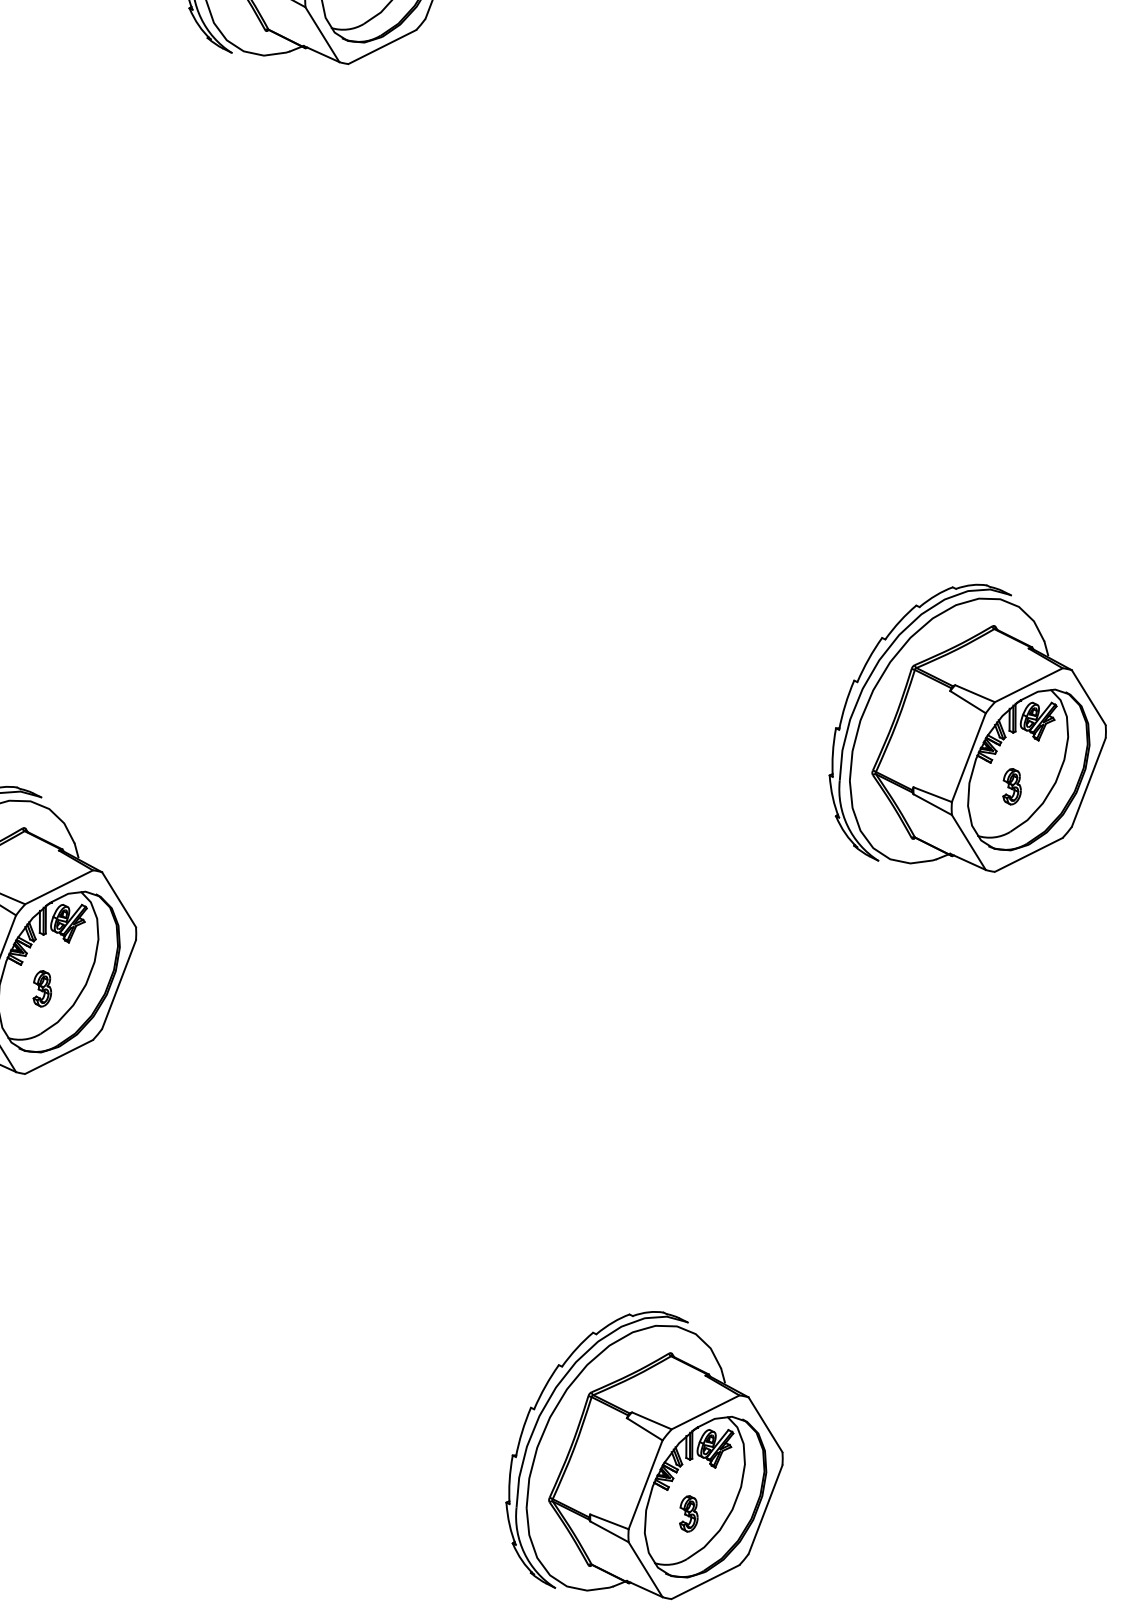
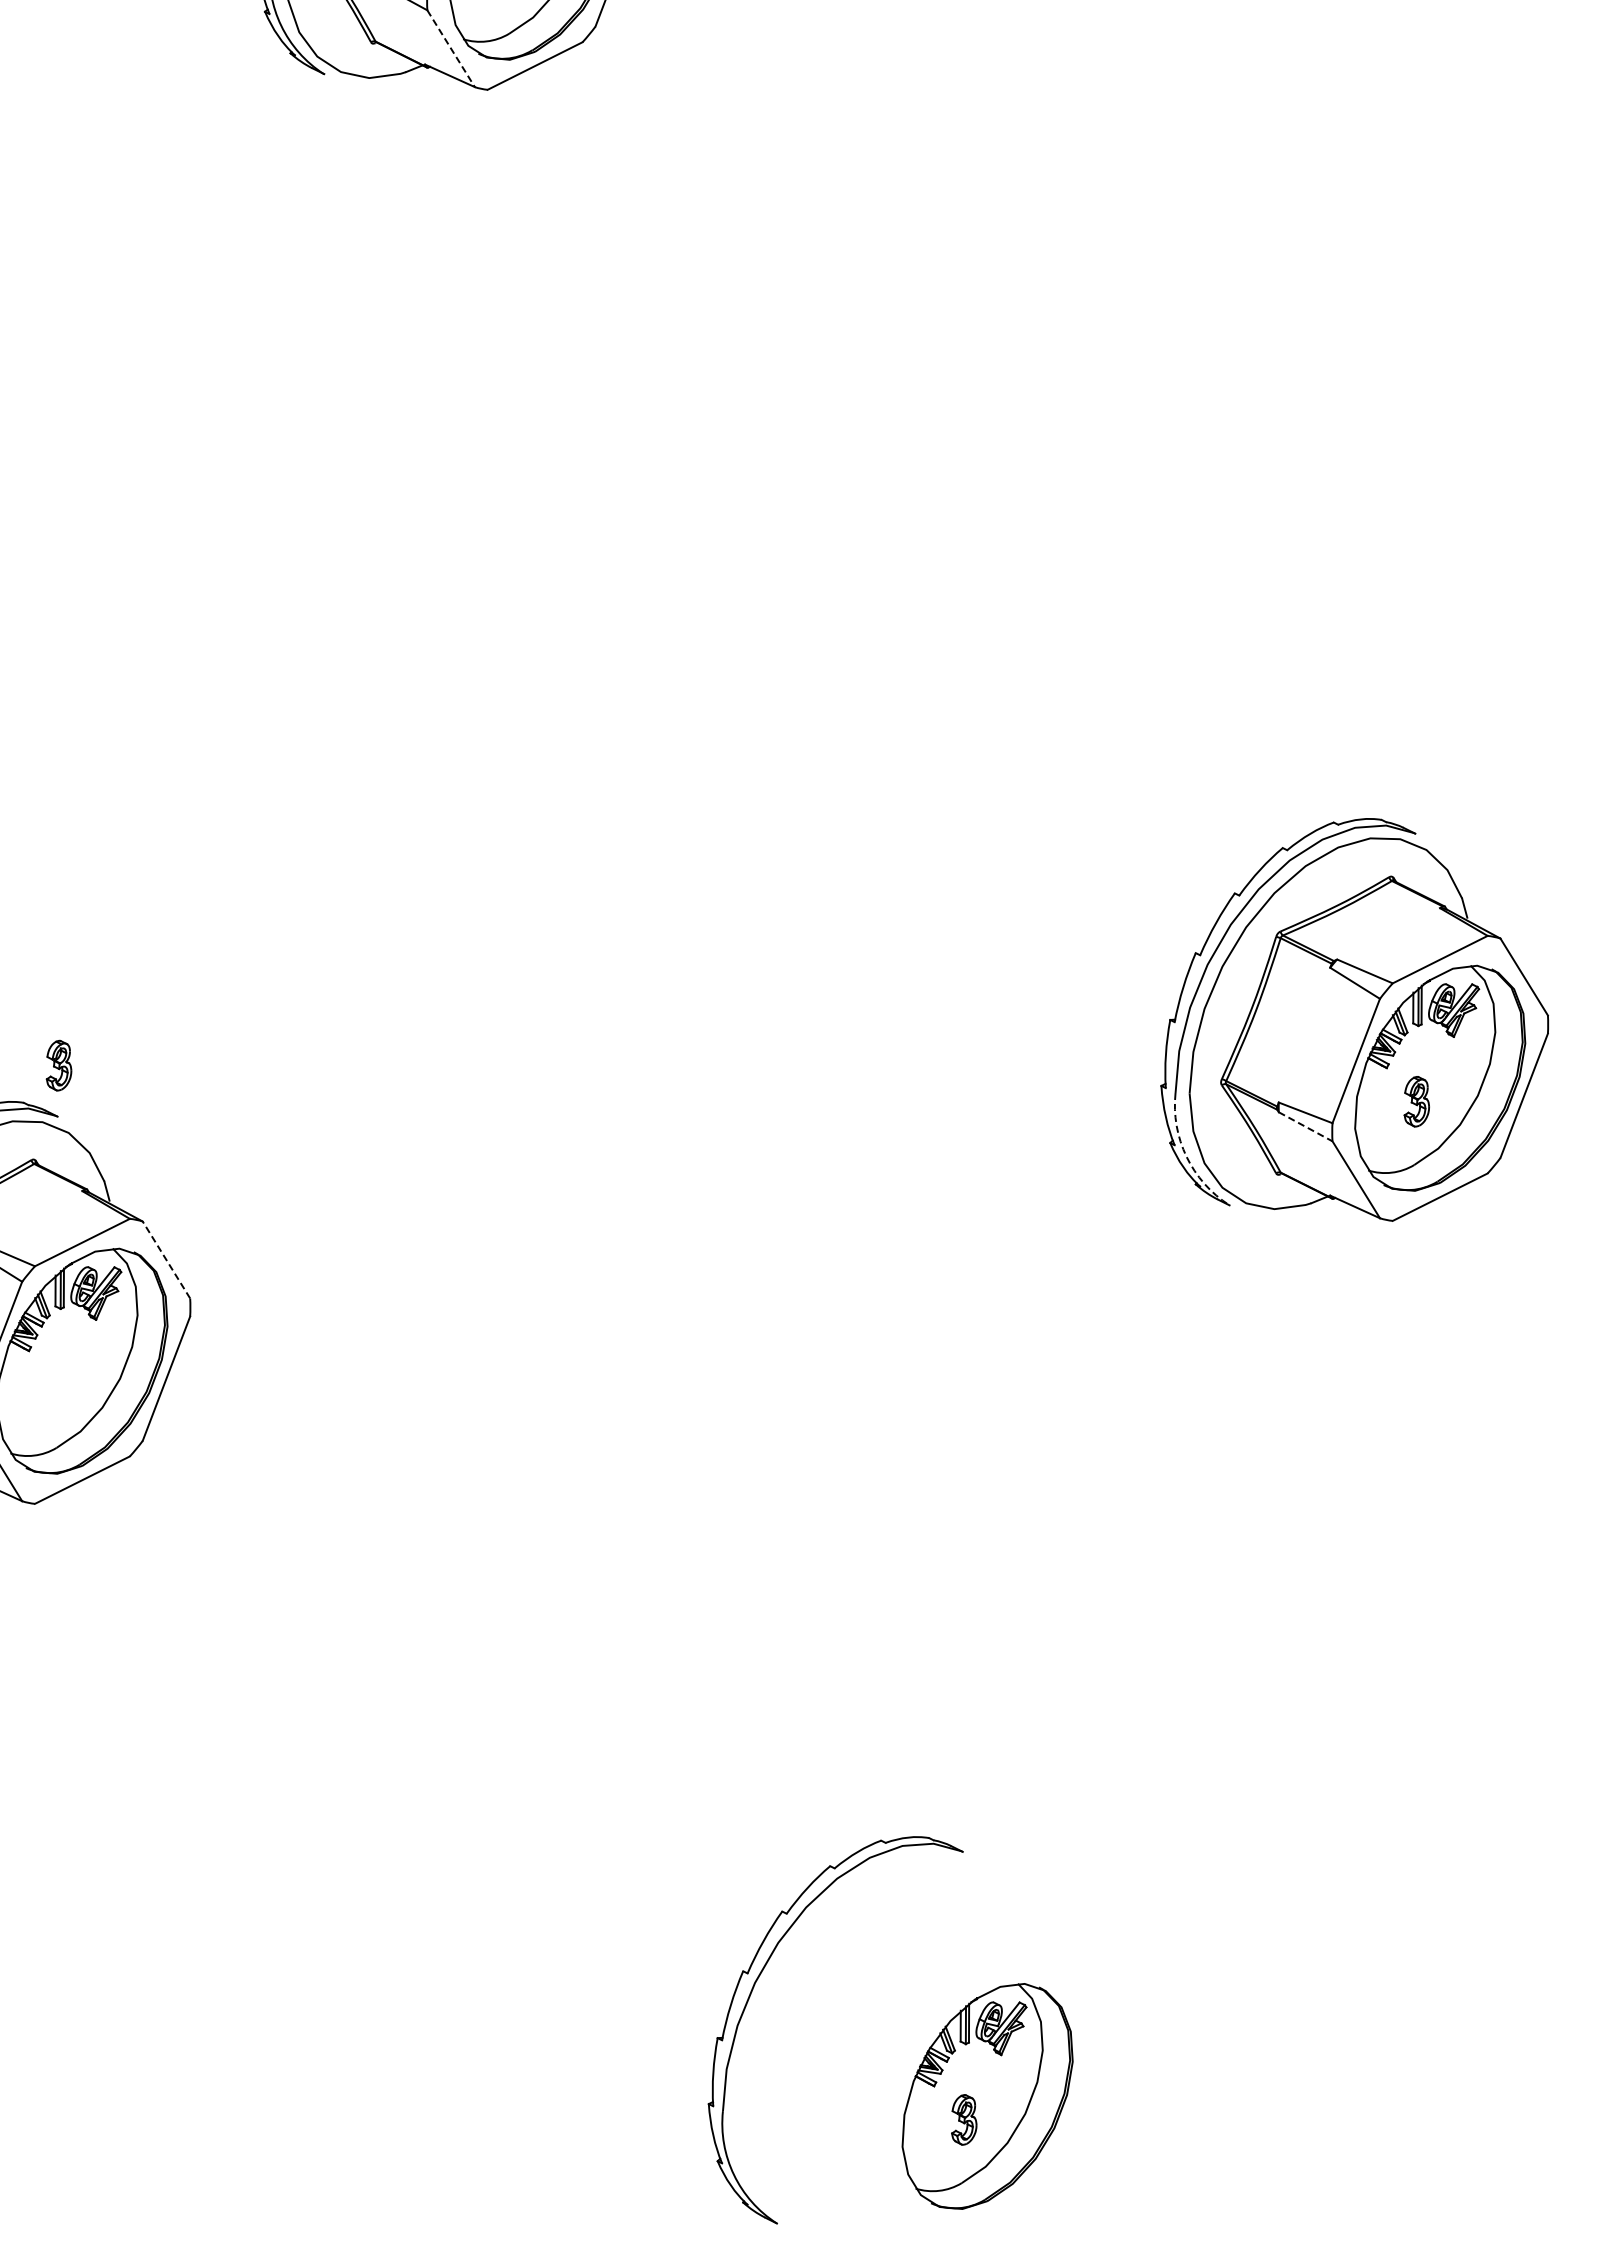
line: (322, 35) -> (451, 49), solid -> dashed
line: (932, 804) -> (1305, 1126), solid -> dashed
arc: (847, 825) -> (1186, 1156), solid -> dashed
line: (119, 899) -> (166, 1259), solid -> dashed
part: (41, 988) -> (58, 1065), moved
part: (654, 1462) -> (916, 2047), removed

